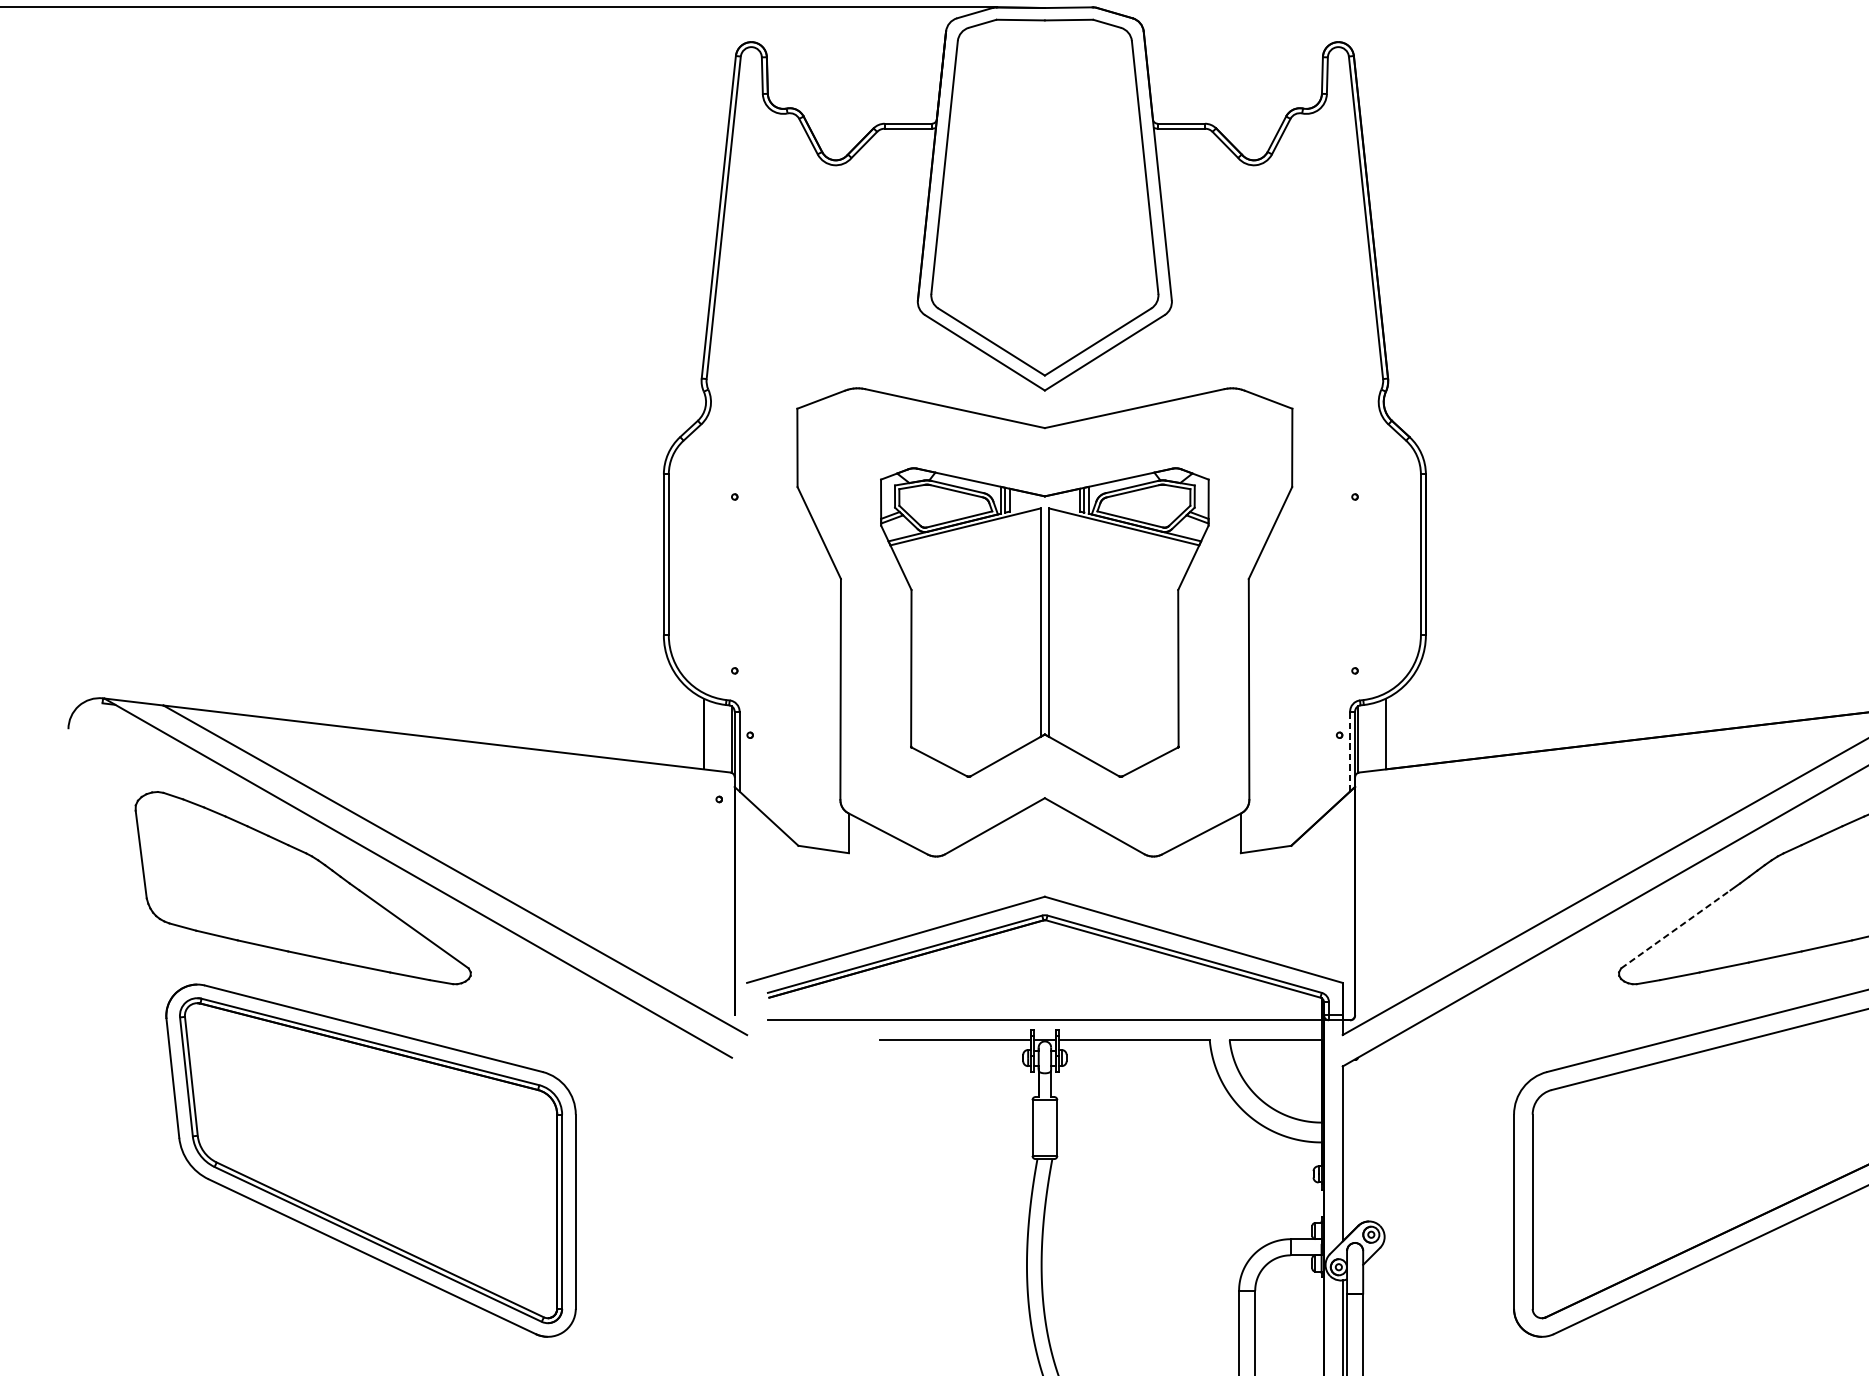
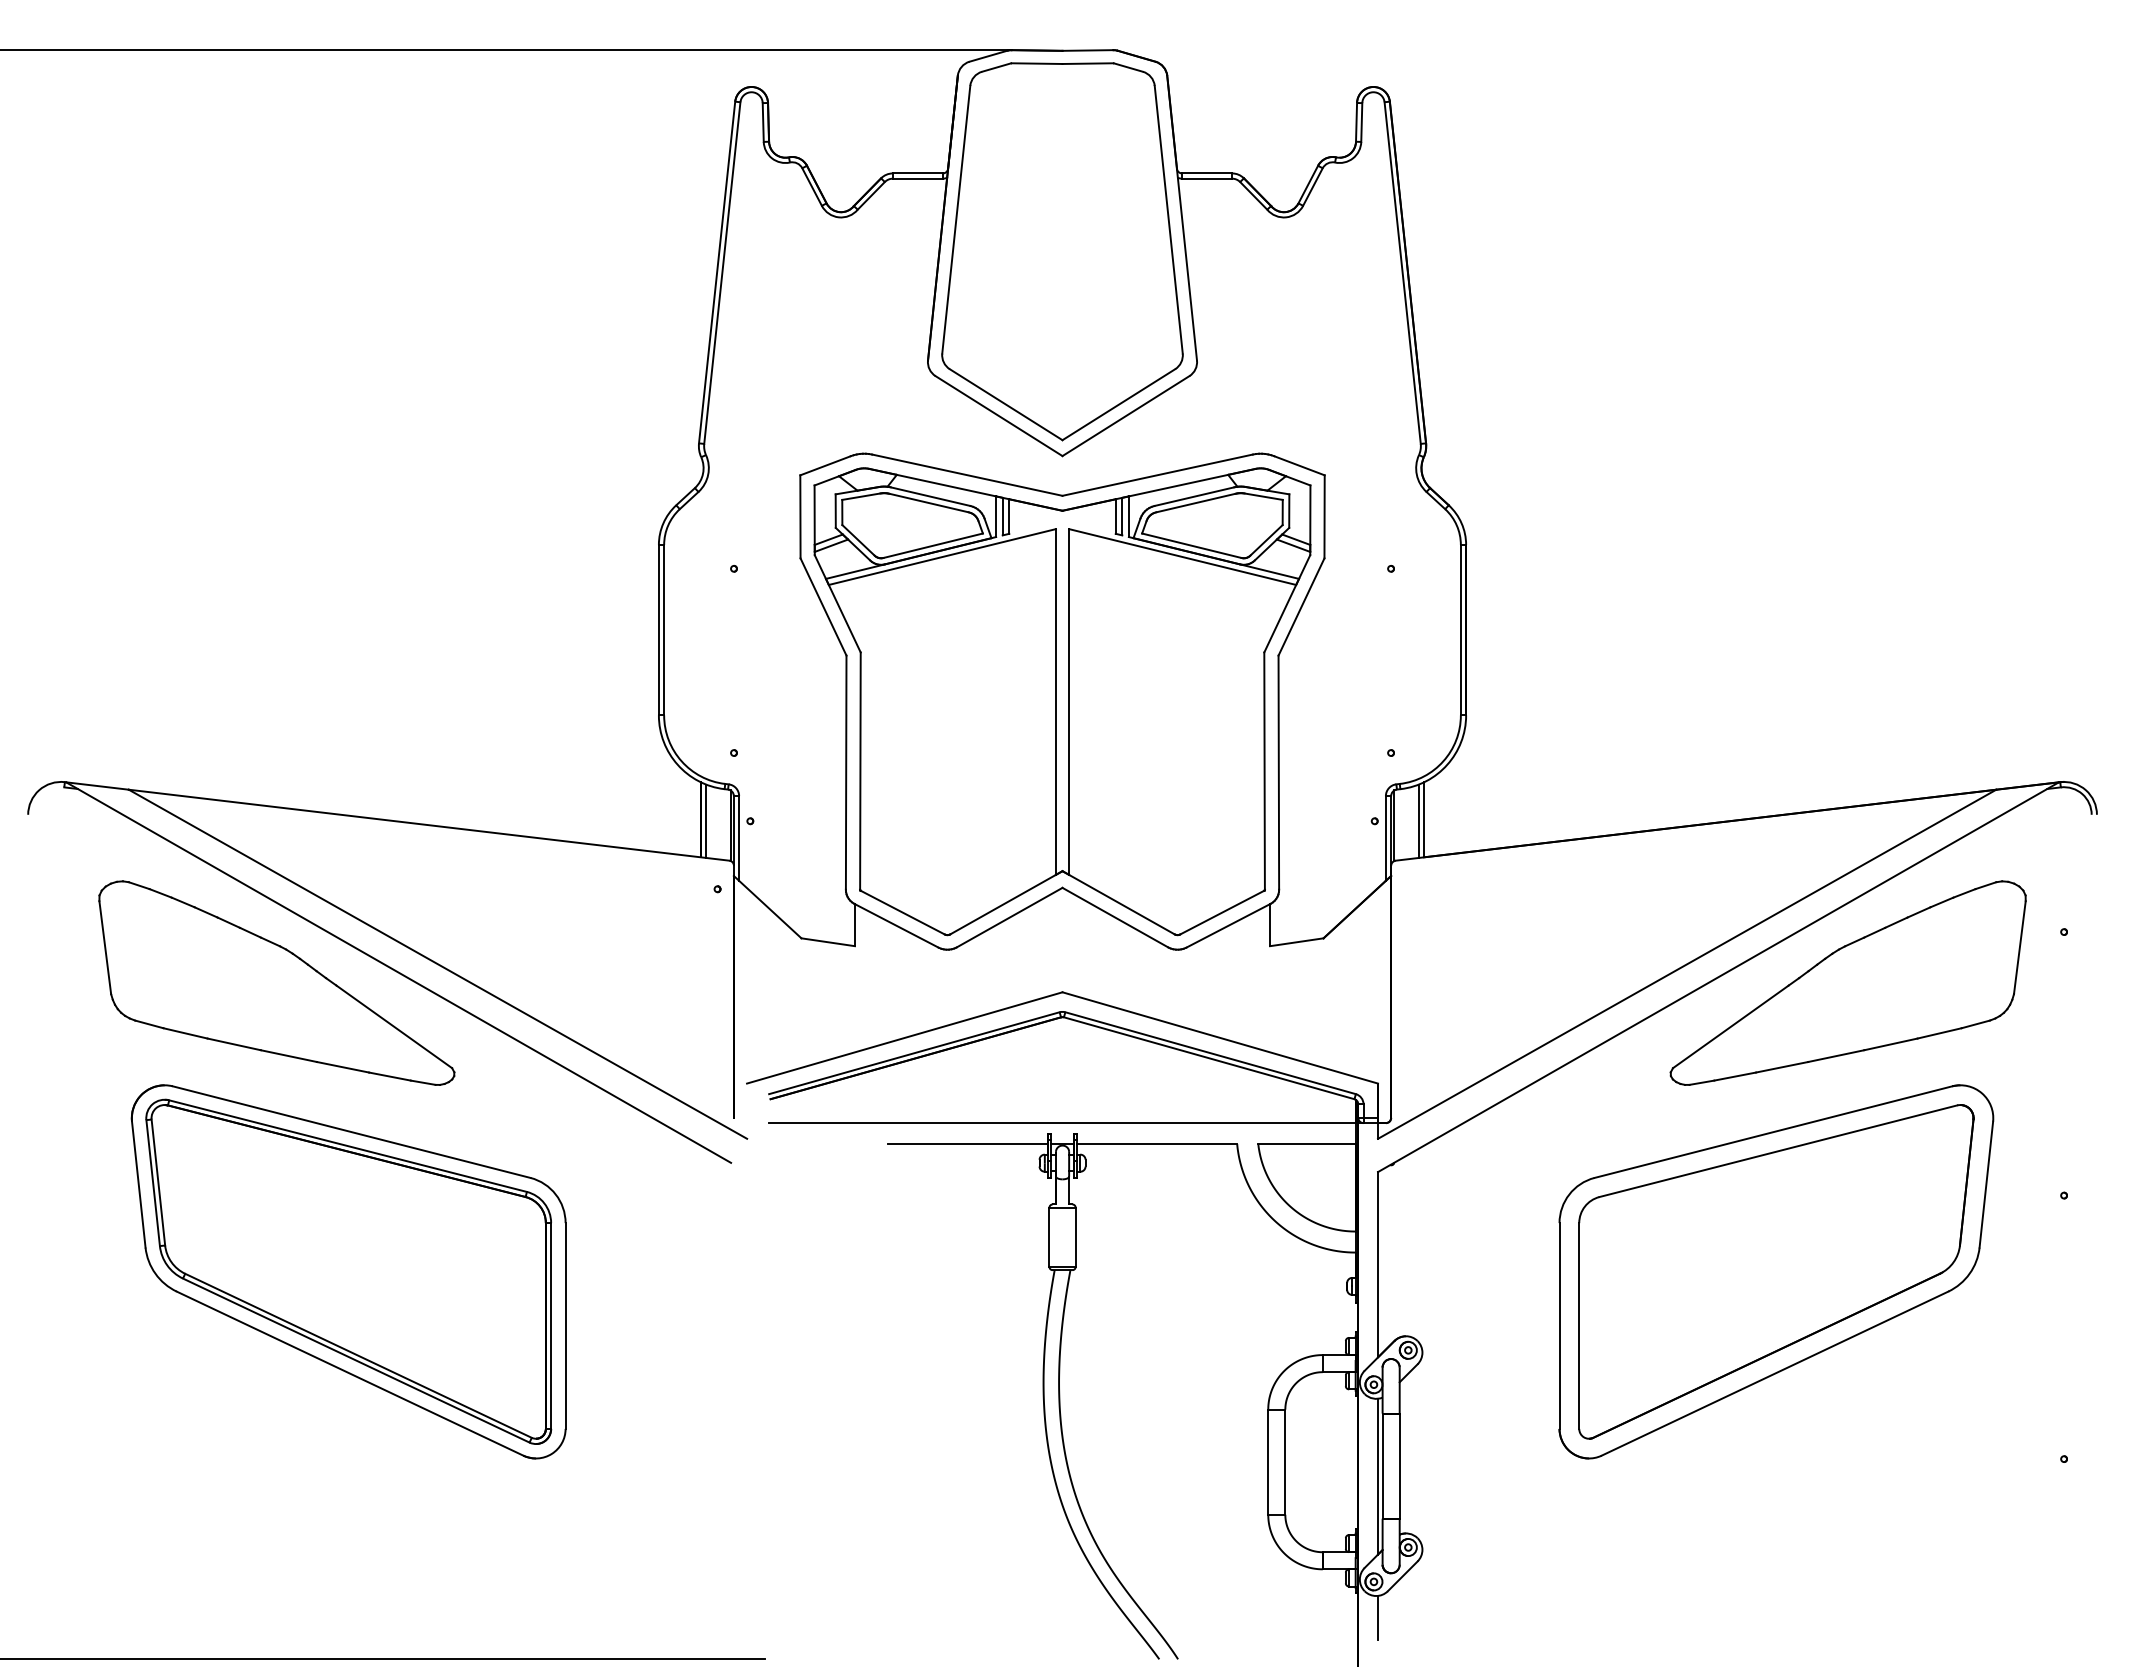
part: (1044, 622) -> (1062, 701), size x1.43
line: (708, 734) -> (706, 820), added
line: (1380, 734) -> (1418, 820), added
line: (1349, 750) -> (1385, 837), dashed -> solid
line: (1676, 929) -> (1731, 1026), dashed -> solid

